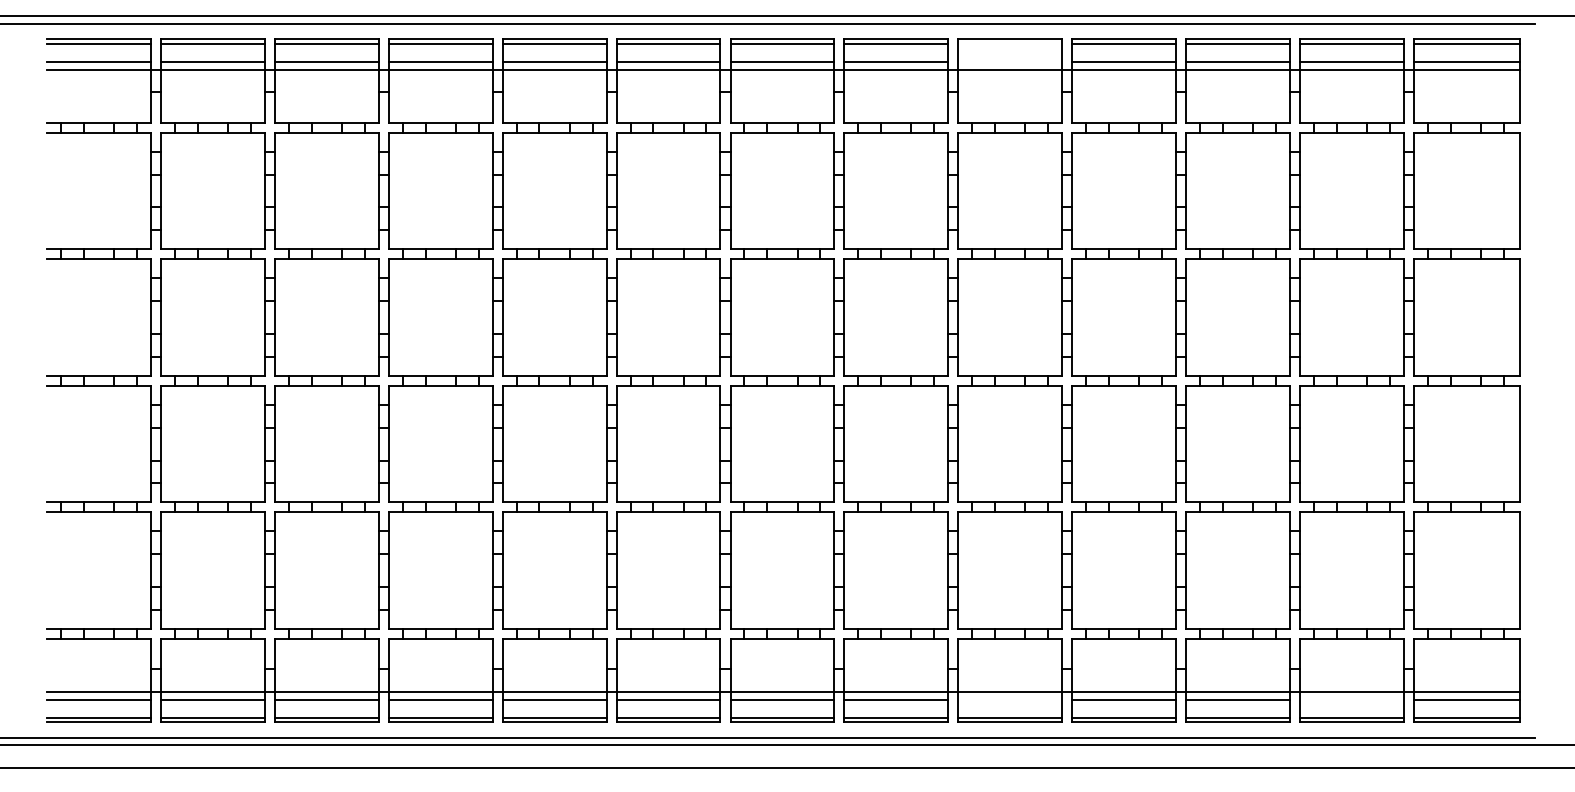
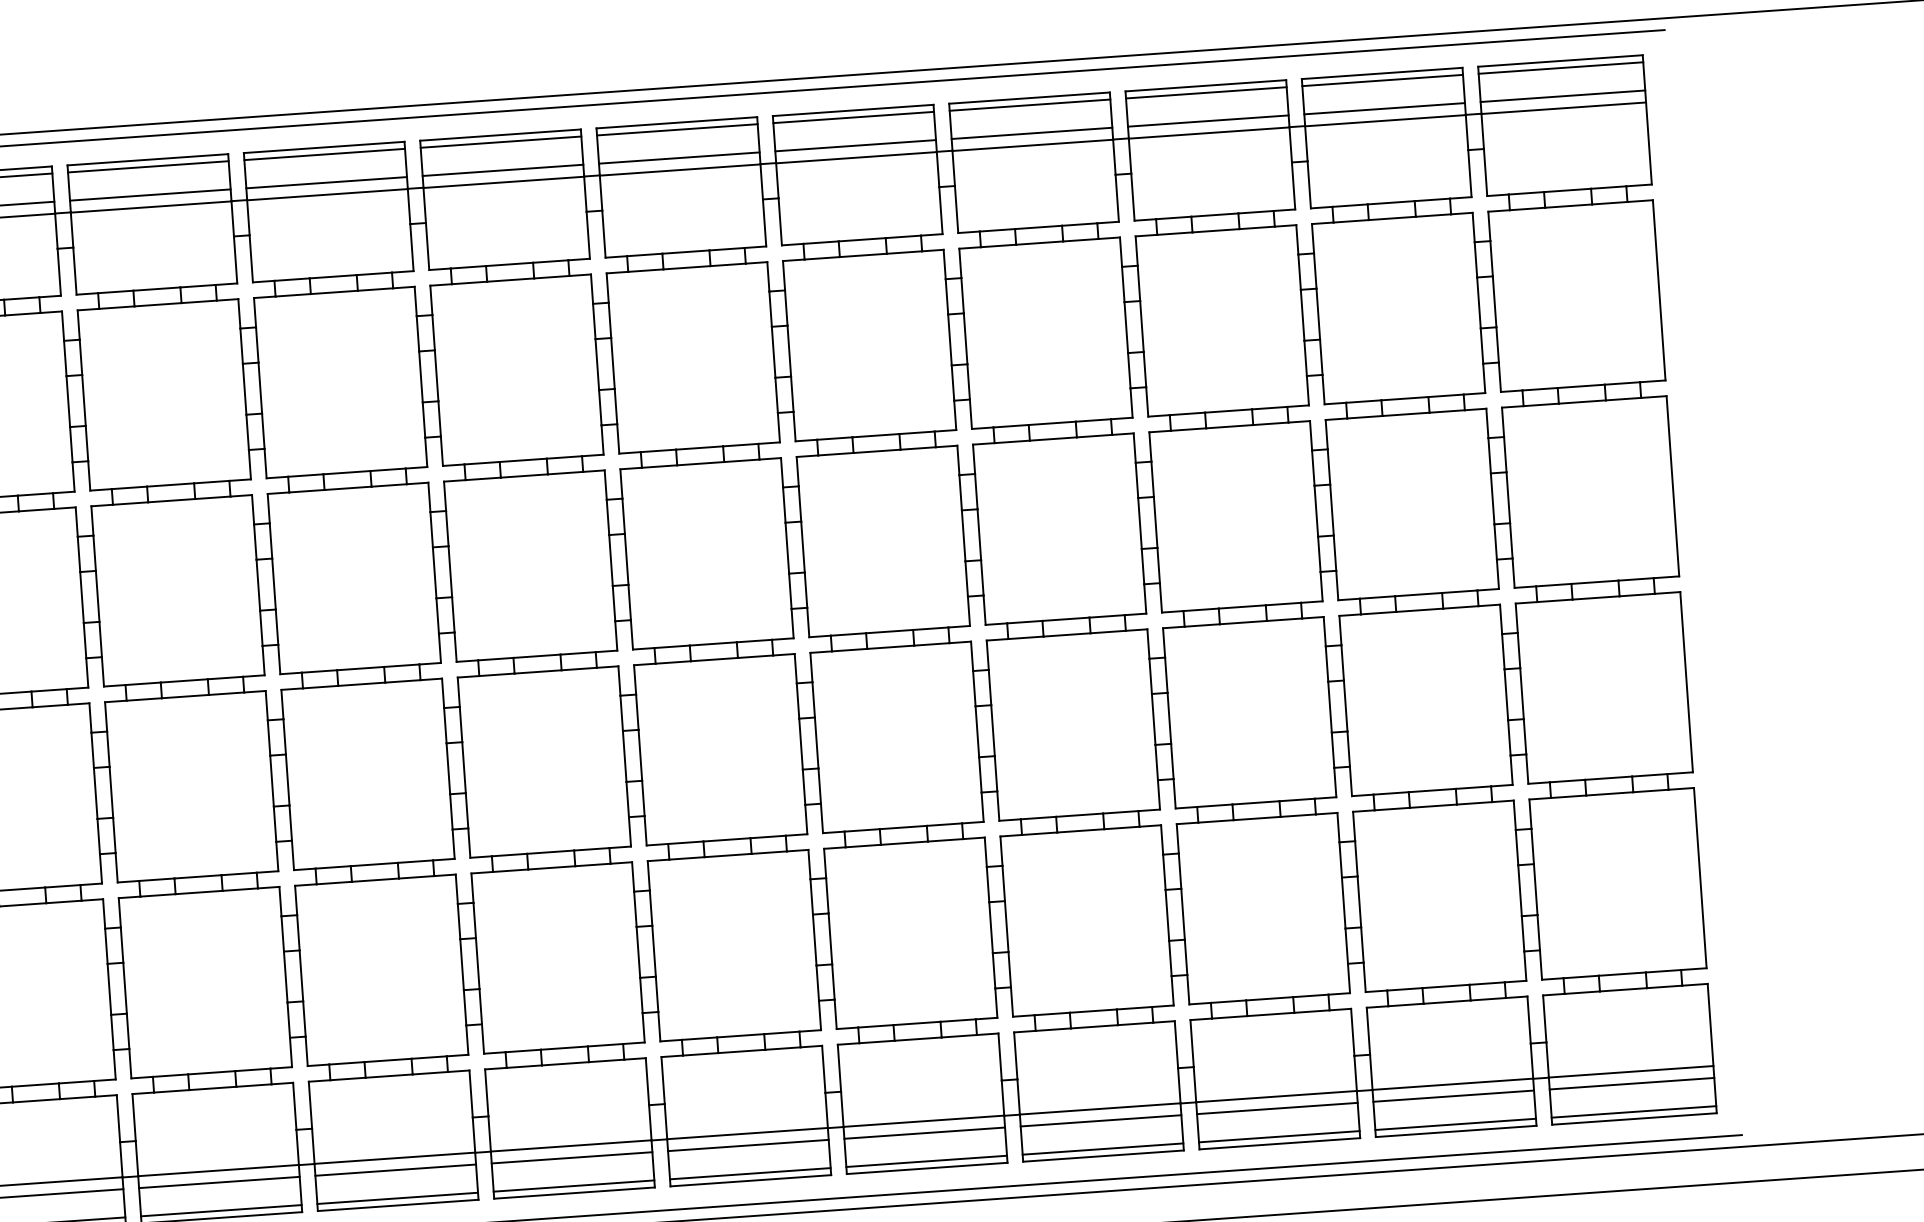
line: (1010, 43) -> (854, 117), added
line: (1010, 61) -> (856, 145), added
line: (1010, 699) -> (925, 1132), added
line: (1351, 699) -> (1453, 1095), added

